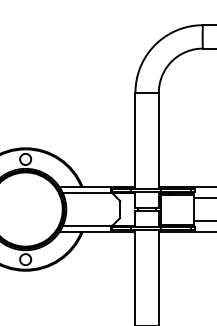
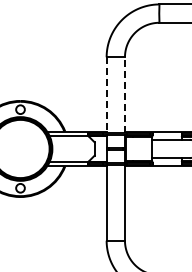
line: (135, 140) -> (106, 94), solid -> dashed
line: (158, 140) -> (124, 94), solid -> dashed

